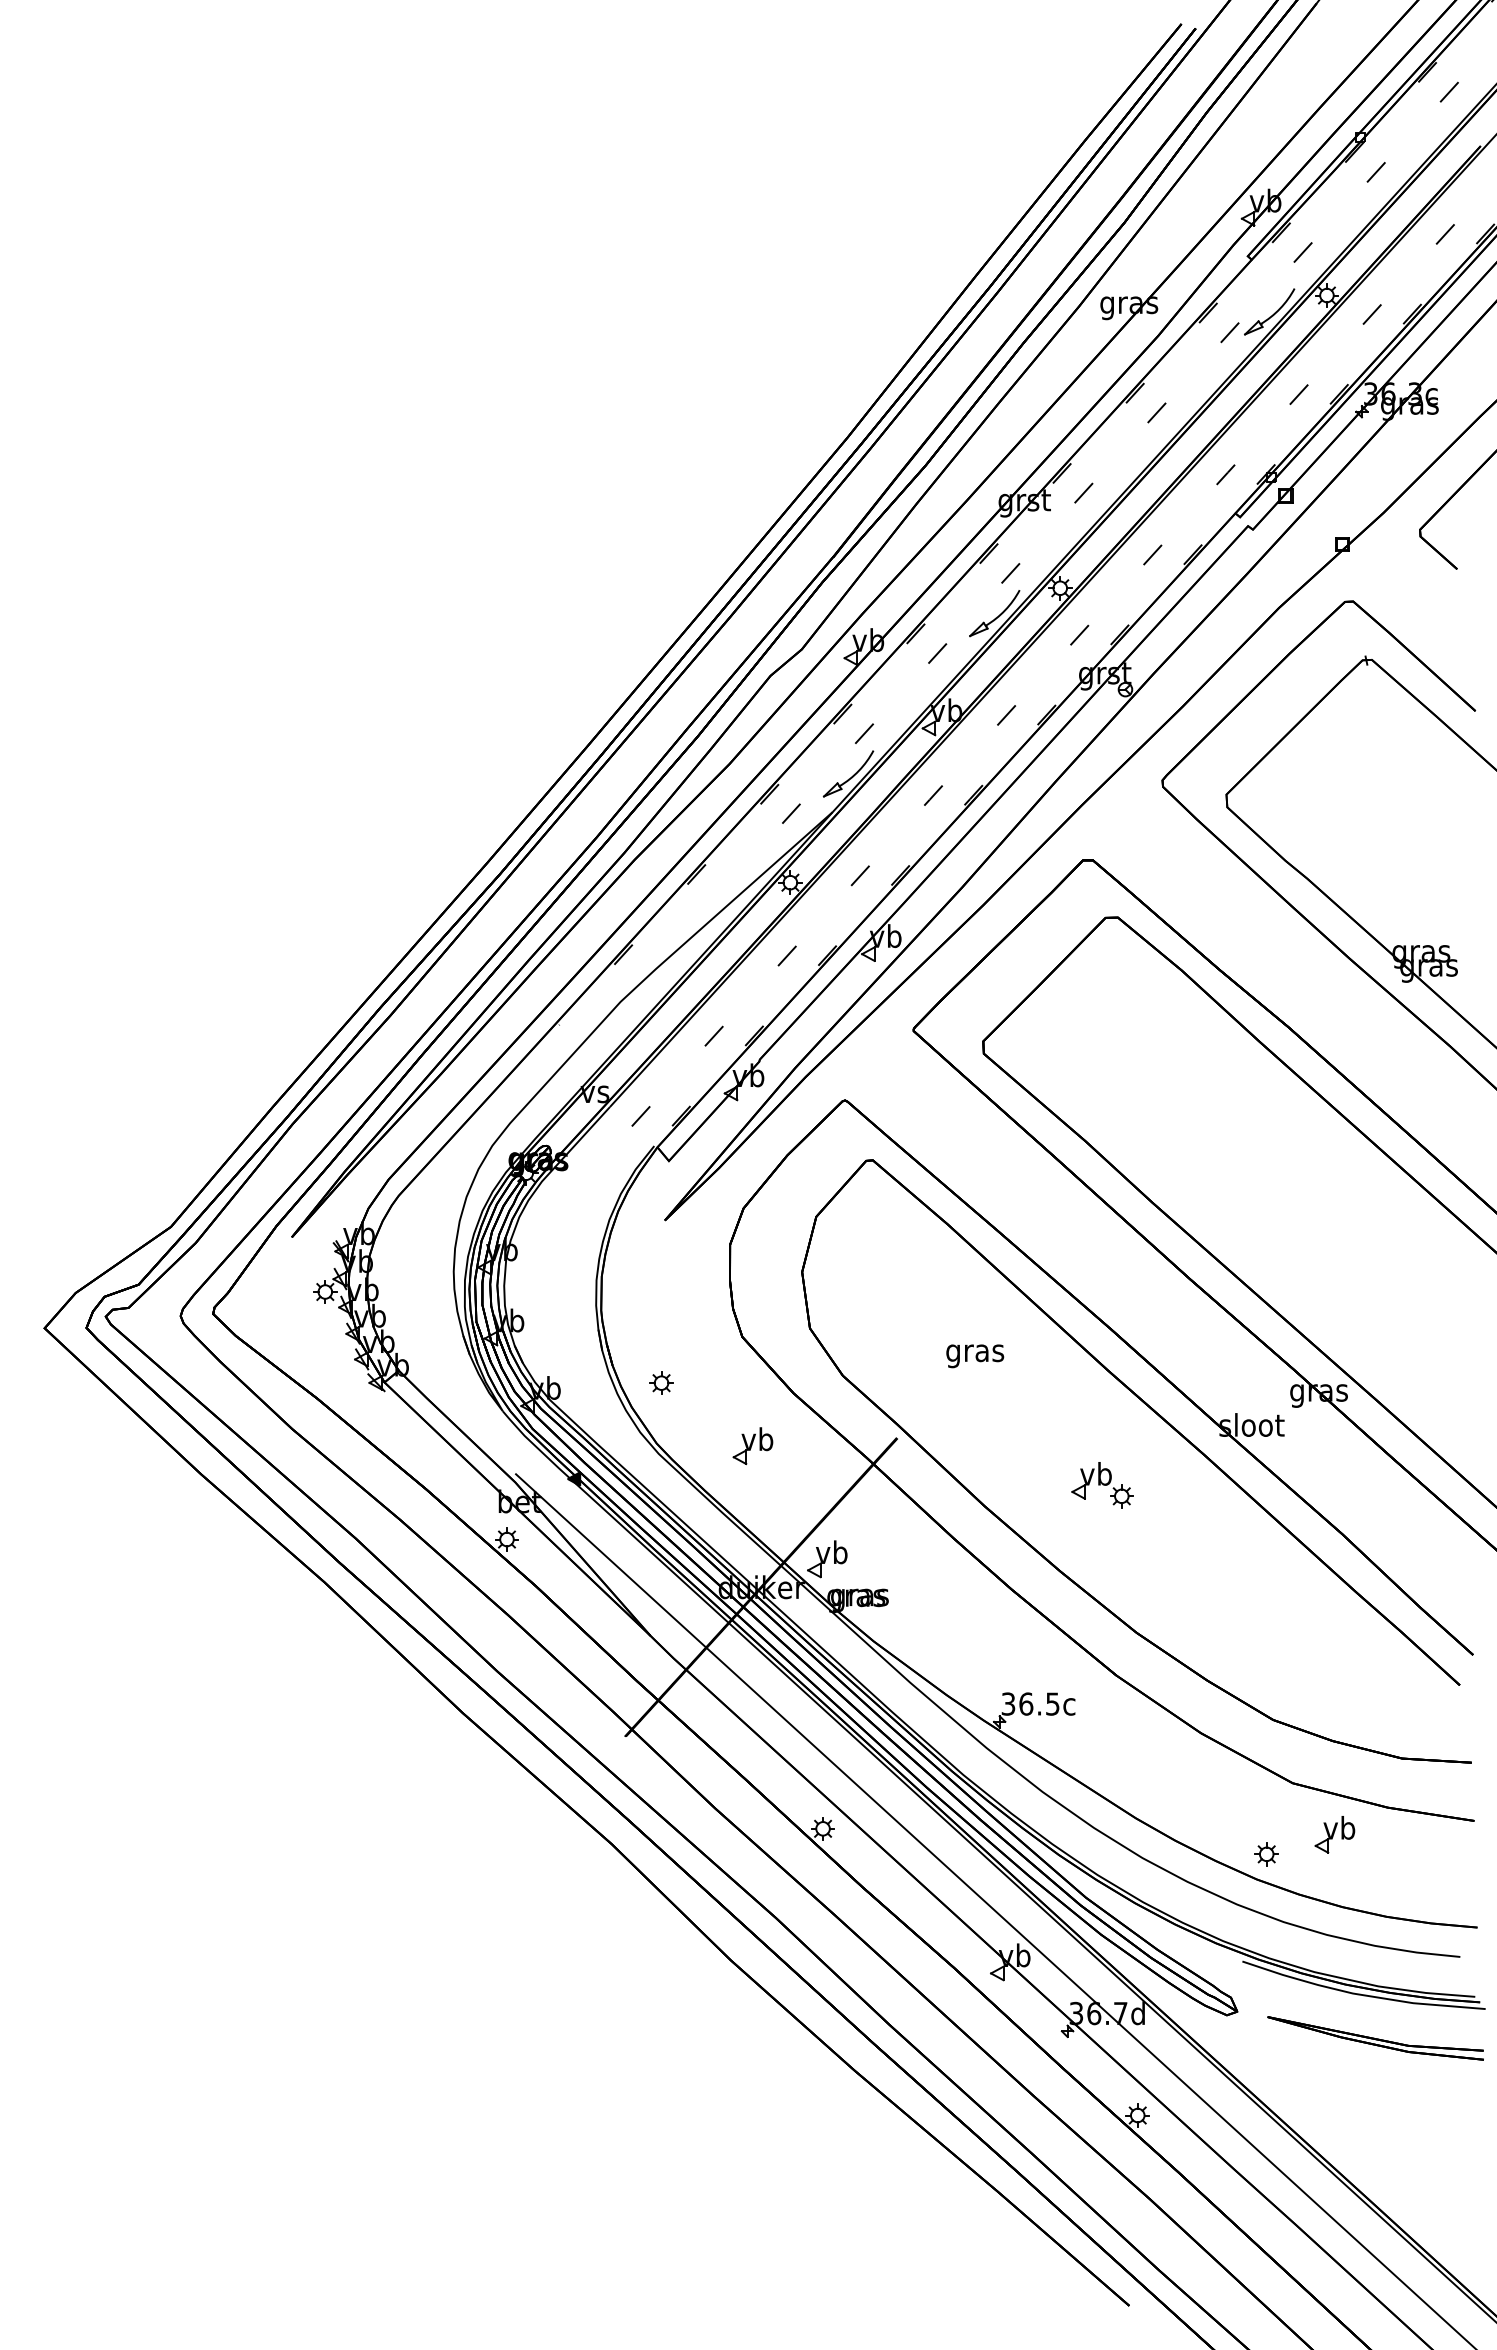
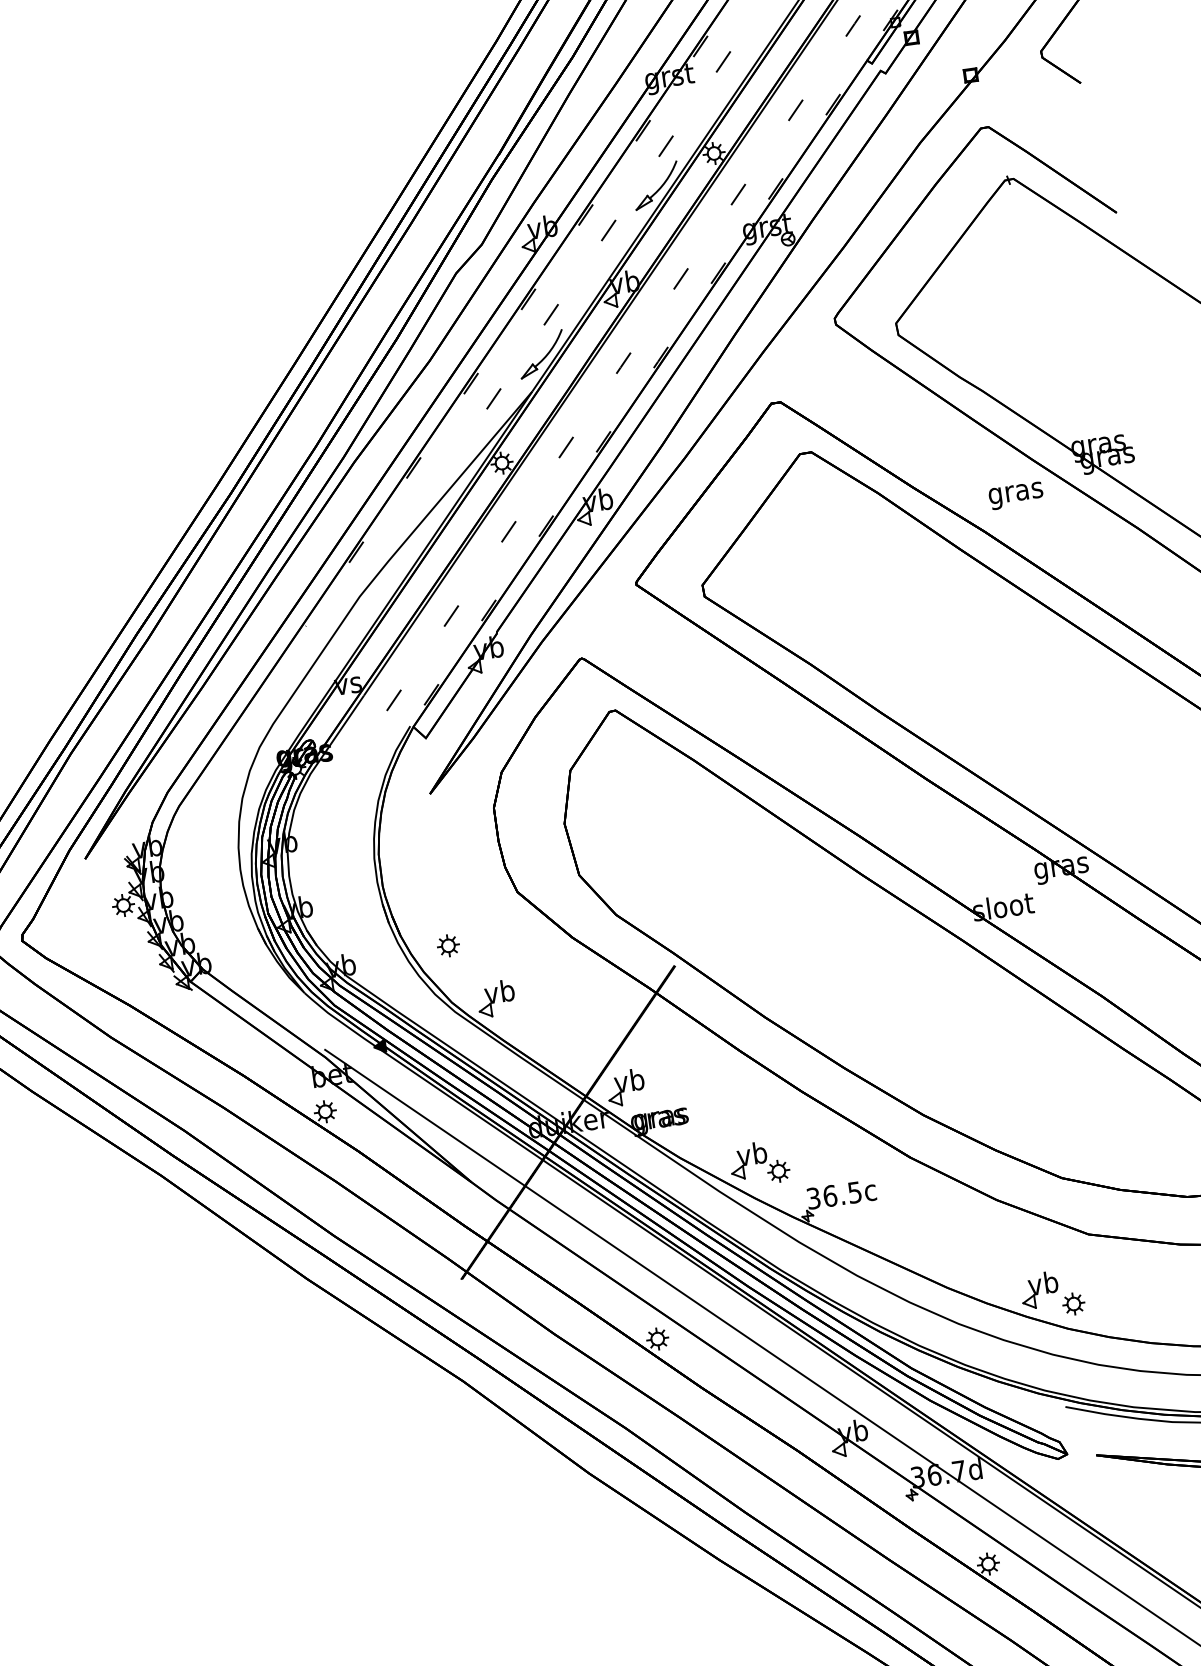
text: (975, 1356) -> (1016, 496), moved
part: (752, 1446) -> (495, 999), moved
part: (1102, 1485) -> (759, 1163), moved
part: (1334, 1834) -> (1039, 1290), moved

